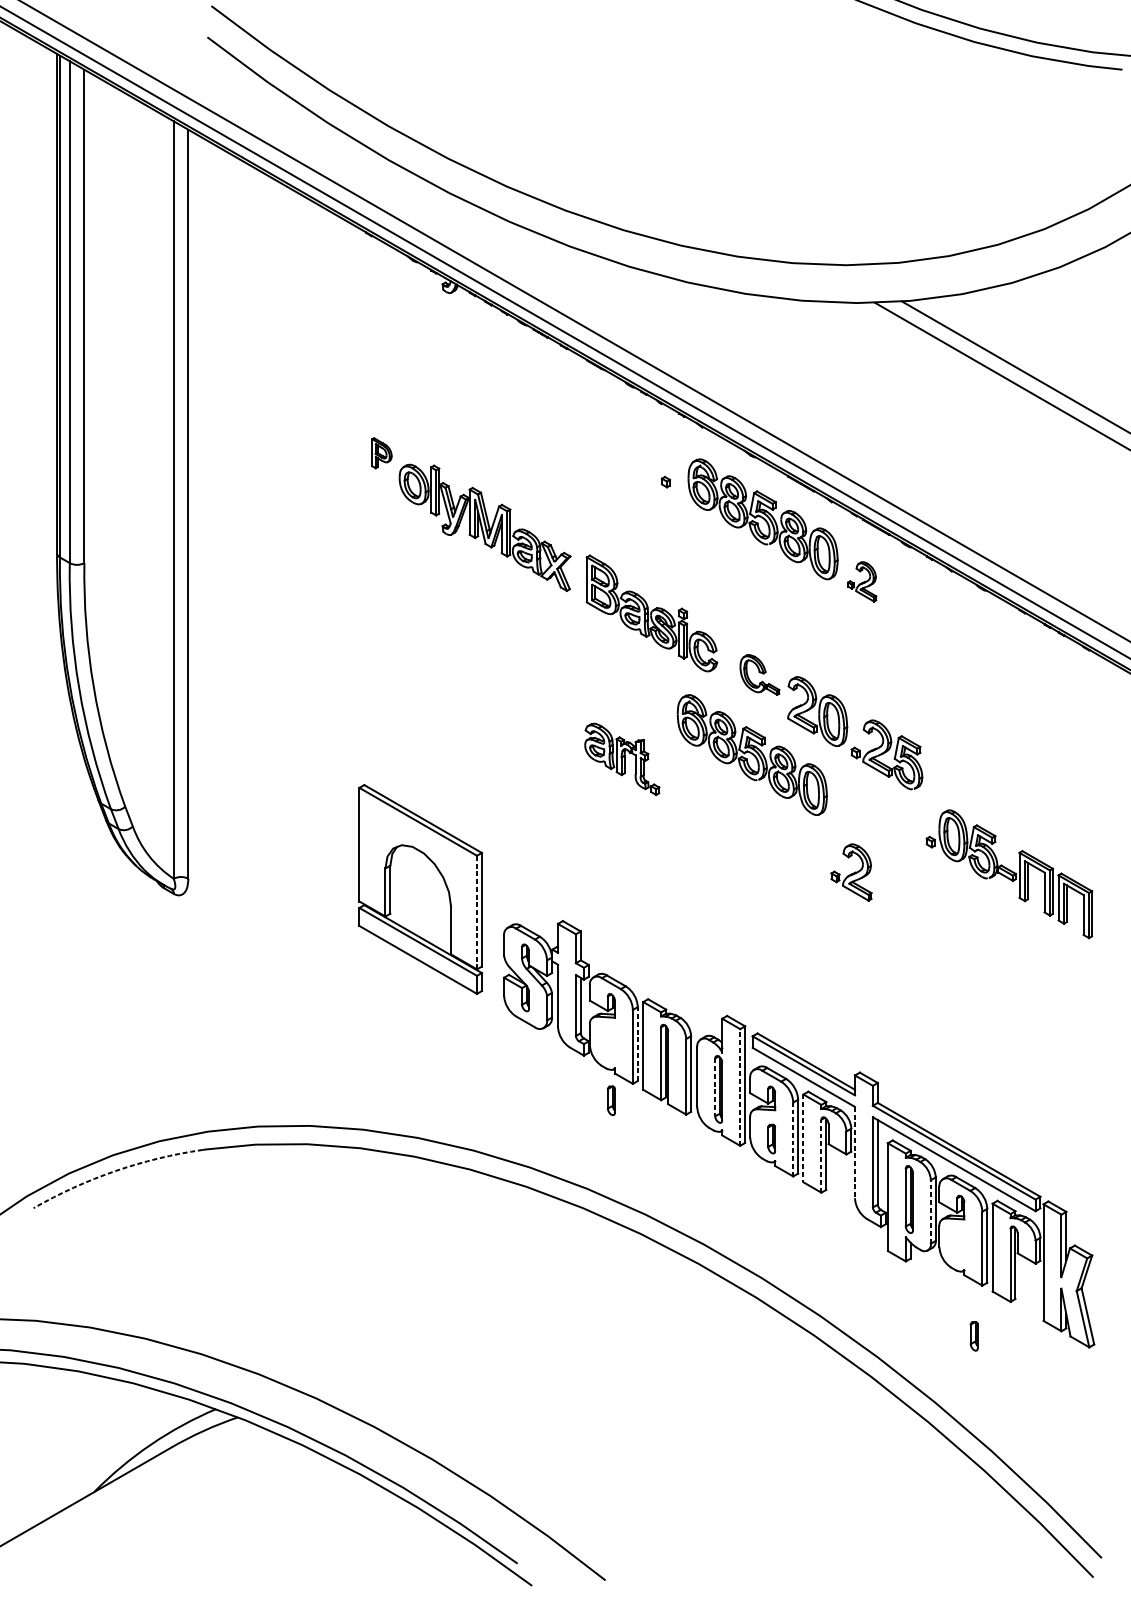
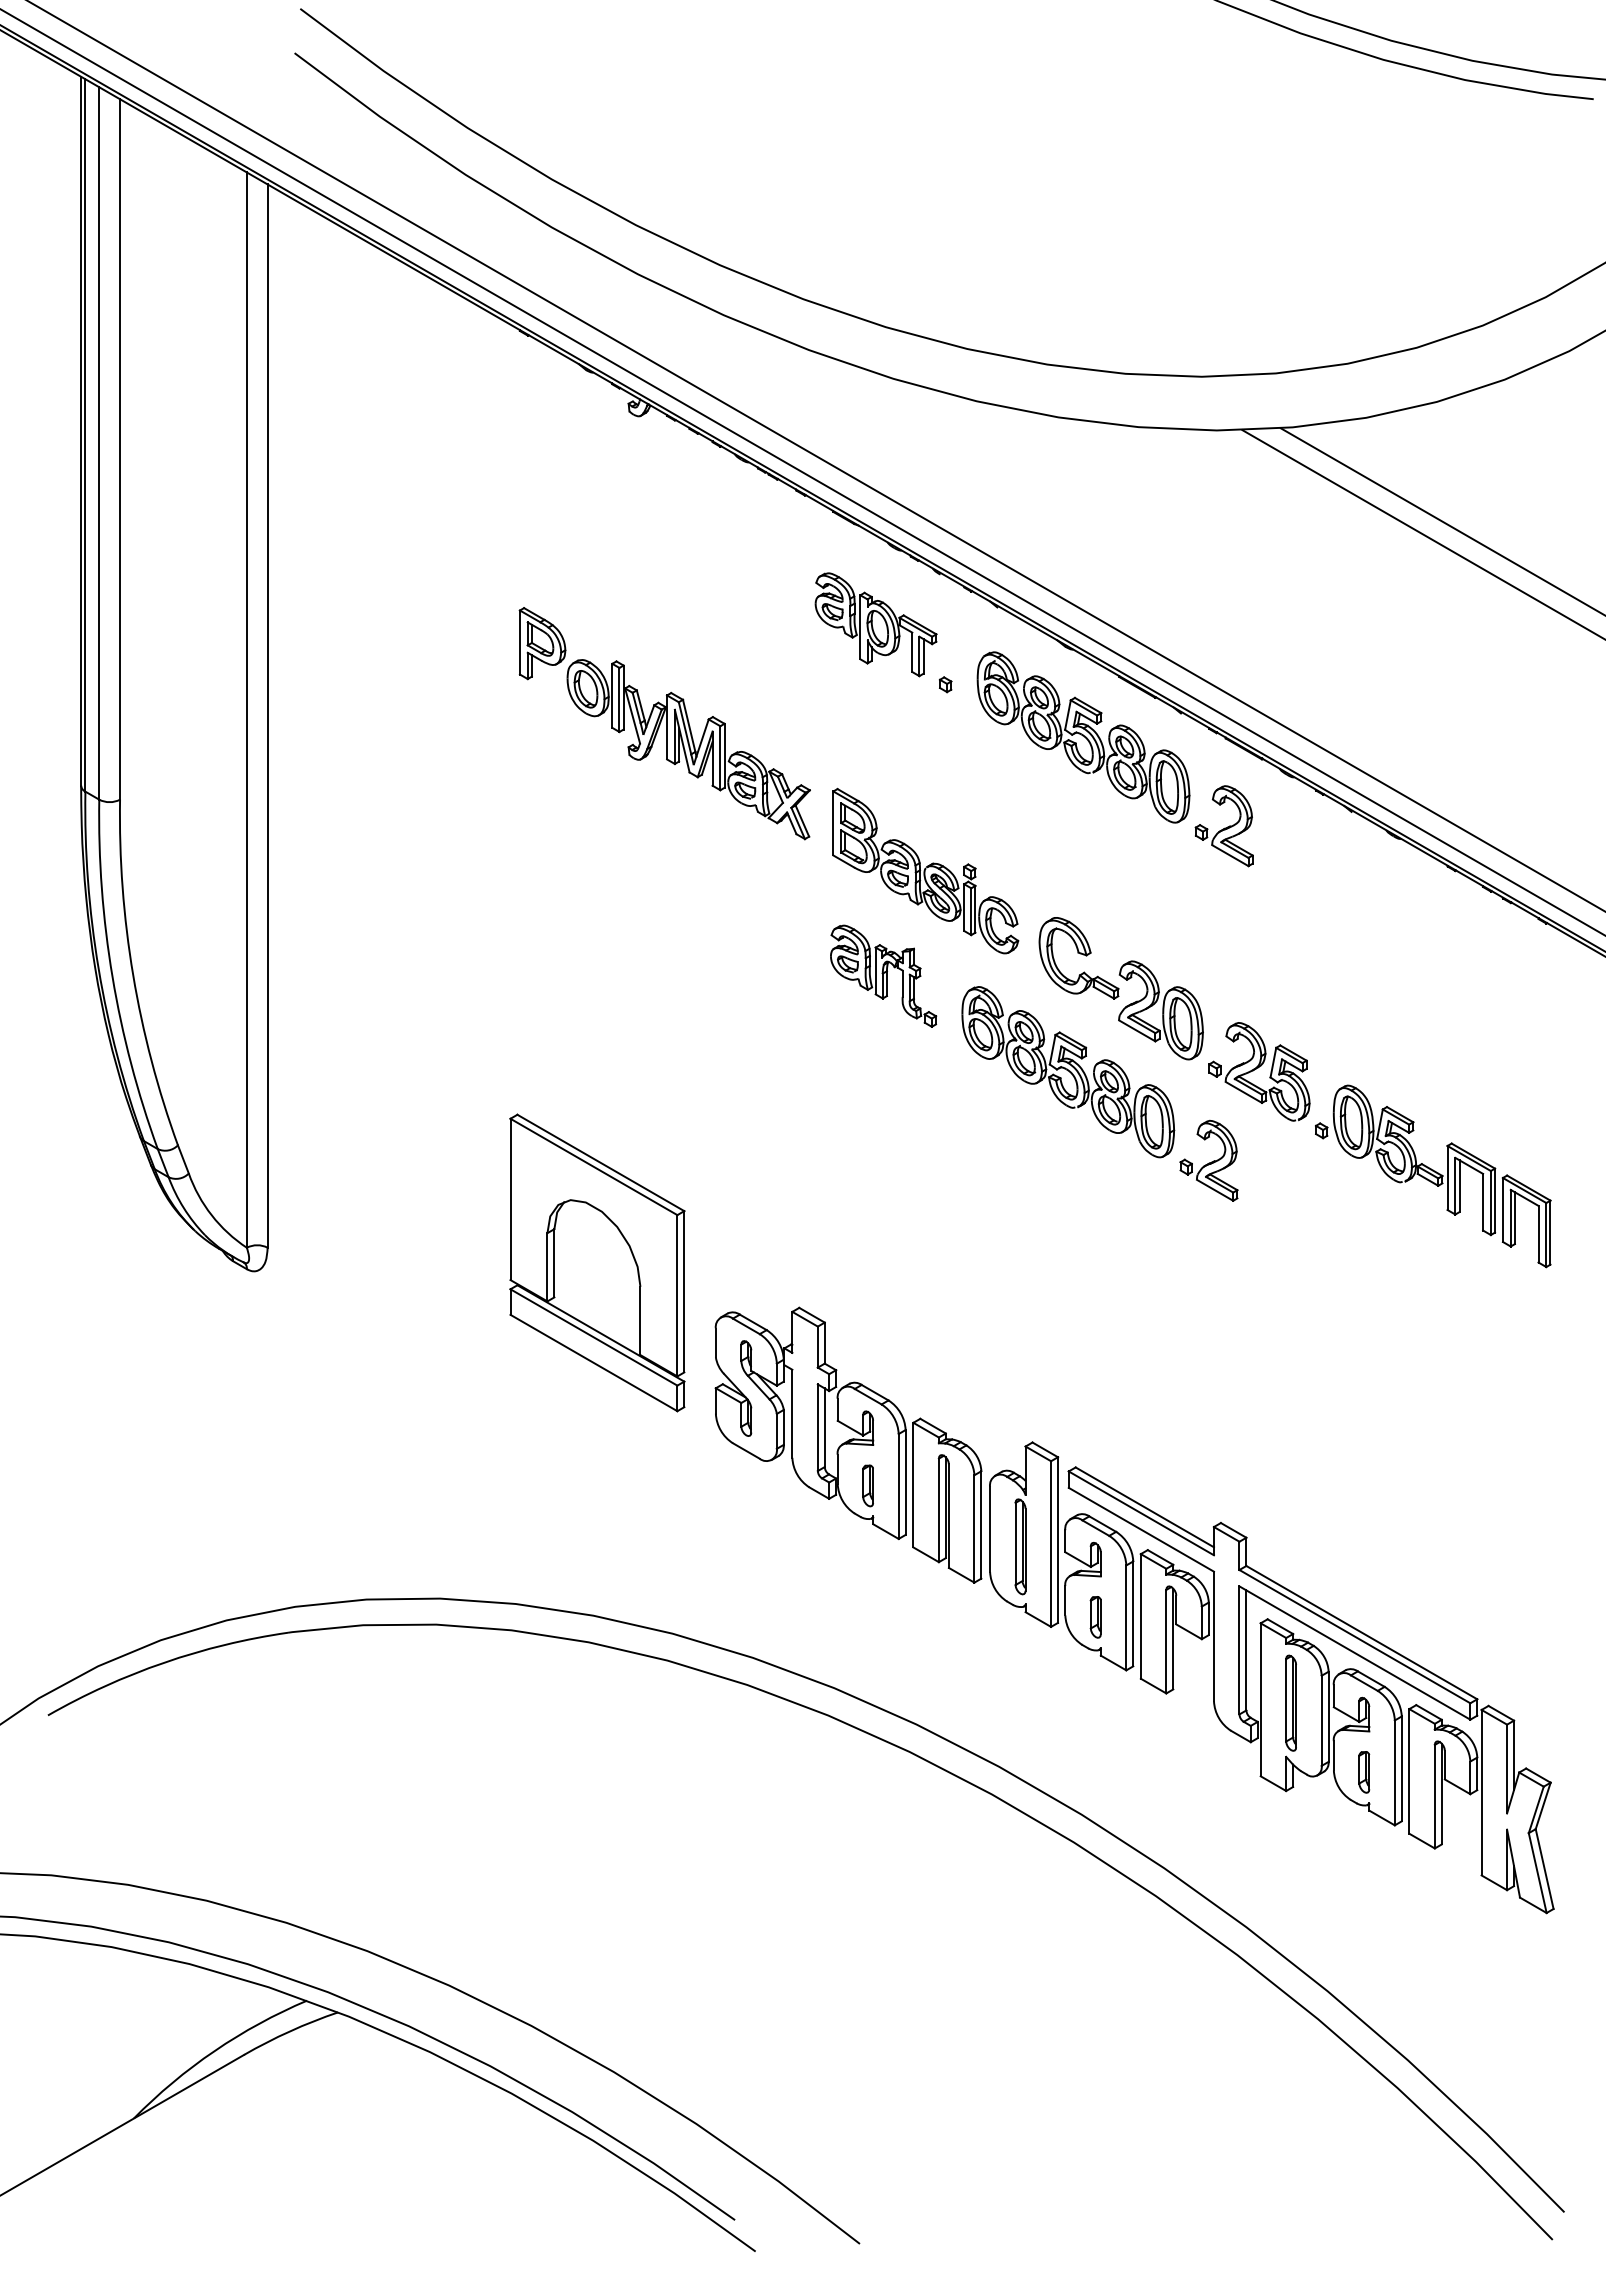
part: (616, 439) -> (875, 624), added
part: (382, 453) -> (542, 643), size x1.67
part: (861, 582) -> (1223, 826), size x1.43
part: (759, 675) -> (1078, 958), size x1.43
part: (622, 758) -> (883, 975), moved
part: (851, 872) -> (1208, 1160), moved
part: (1009, 874) -> (1433, 1176), moved
line: (477, 912) -> (677, 1295), dashed -> solid
line: (637, 1044) -> (905, 1482), dashed -> solid
line: (715, 1087) -> (1015, 1544), dashed -> solid
line: (740, 1087) -> (1051, 1544), dashed -> solid
part: (610, 1100) -> (867, 1485), moved
line: (803, 1138) -> (1140, 1616), dashed -> solid
line: (793, 1139) -> (1126, 1617), dashed -> solid
line: (854, 1152) -> (1213, 1636), dashed -> solid
line: (821, 1156) -> (1166, 1641), dashed -> solid
arc: (115, 1170) -> (164, 1662), dashed -> solid
line: (930, 1211) -> (1321, 1720), dashed -> solid
part: (974, 1336) -> (1364, 1772), moved

